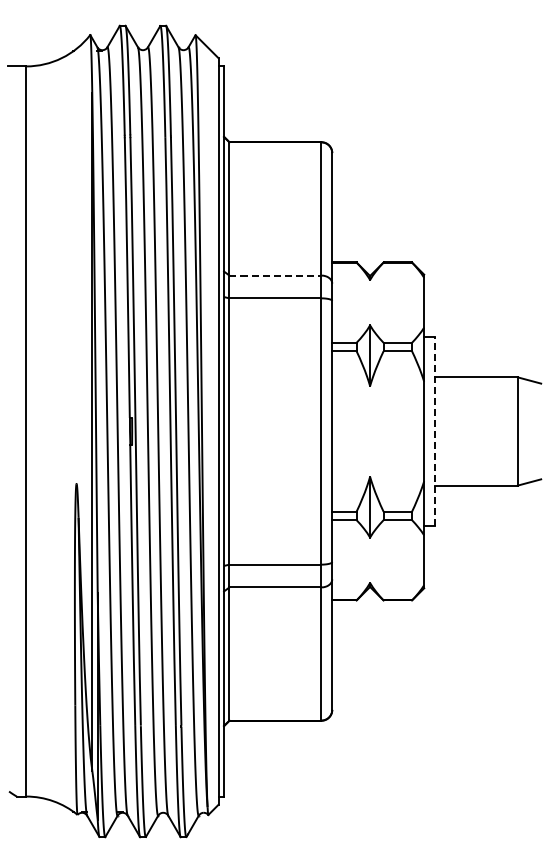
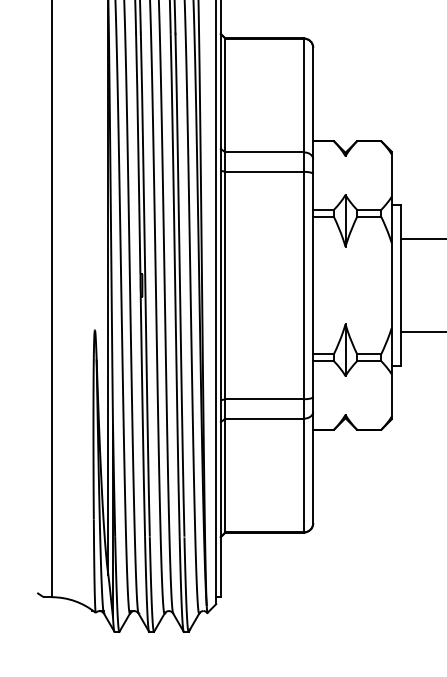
line: (275, 275) -> (264, 152), dashed -> solid
line: (435, 431) -> (401, 285), dashed -> solid

